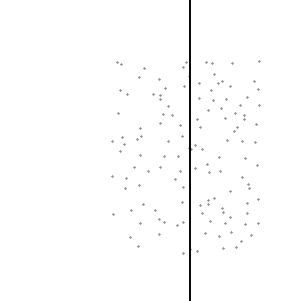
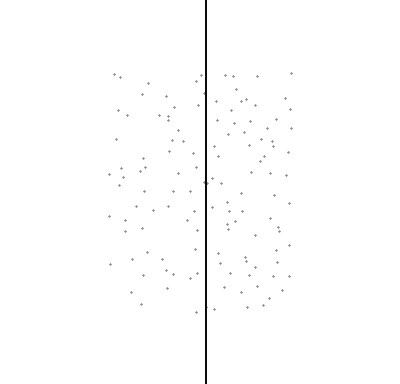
part: (211, 201) -> (231, 225), moved

